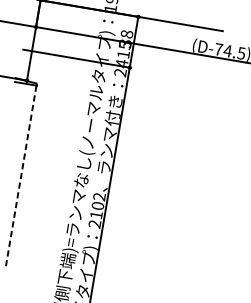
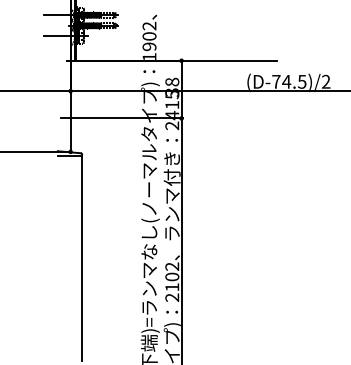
line: (21, 176) -> (82, 258), dashed -> solid

